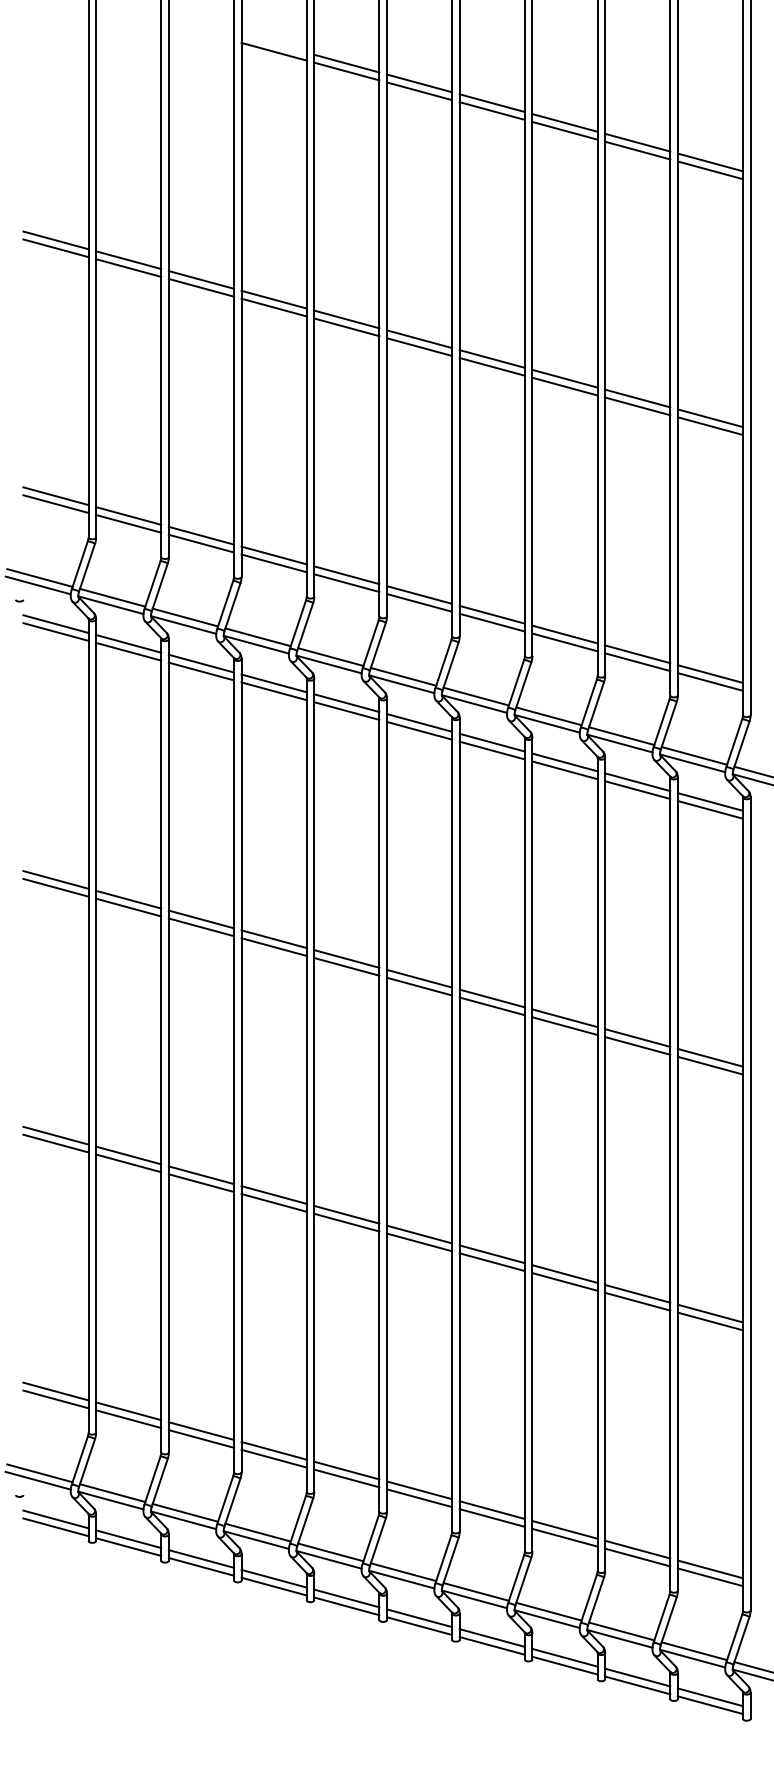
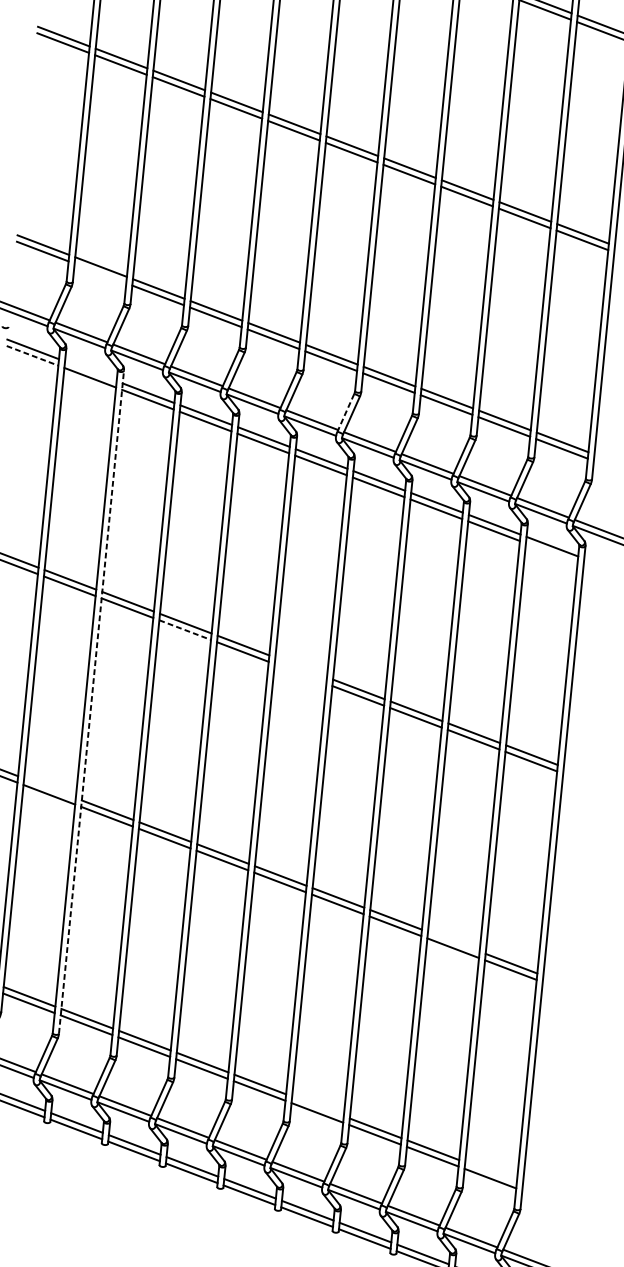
line: (128, 523) -> (100, 273), removed
line: (55, 632) -> (32, 356), solid -> dashed
line: (128, 643) -> (90, 371), removed
line: (443, 664) -> (345, 413), solid -> dashed
line: (709, 809) -> (551, 552), removed
line: (274, 947) -> (185, 630), solid -> dashed
line: (419, 978) -> (301, 667), removed
line: (419, 986) -> (300, 673), removed
line: (168, 1045) -> (91, 701), solid -> dashed
line: (128, 1155) -> (49, 788), removed
line: (637, 1293) -> (453, 941), removed
line: (491, 1509) -> (317, 1105), removed
line: (709, 1569) -> (490, 1172), removed

